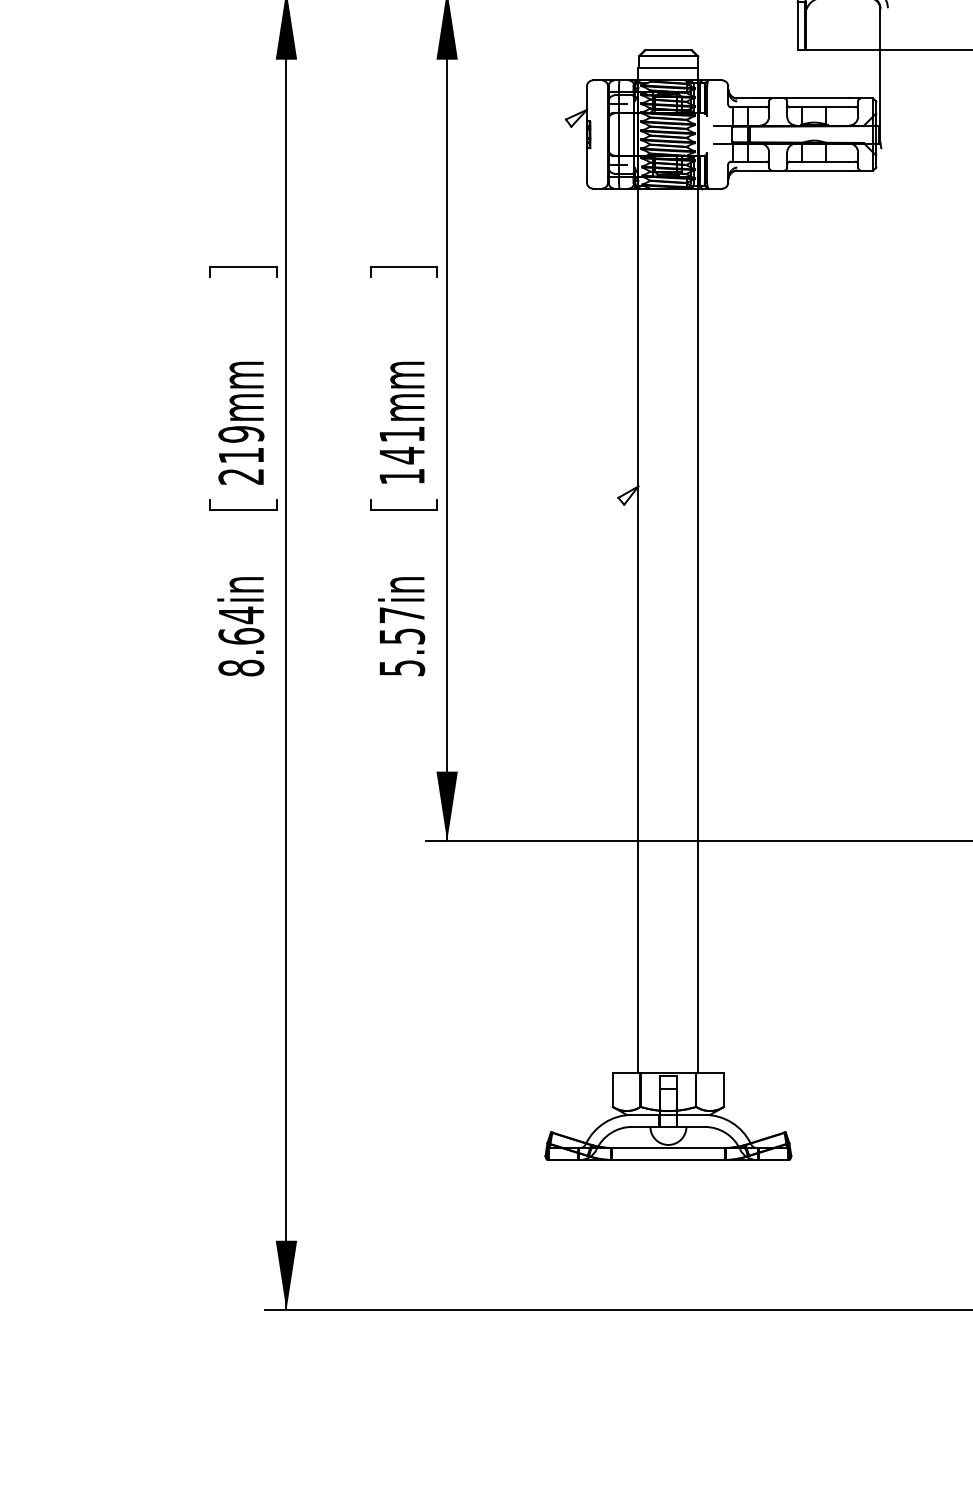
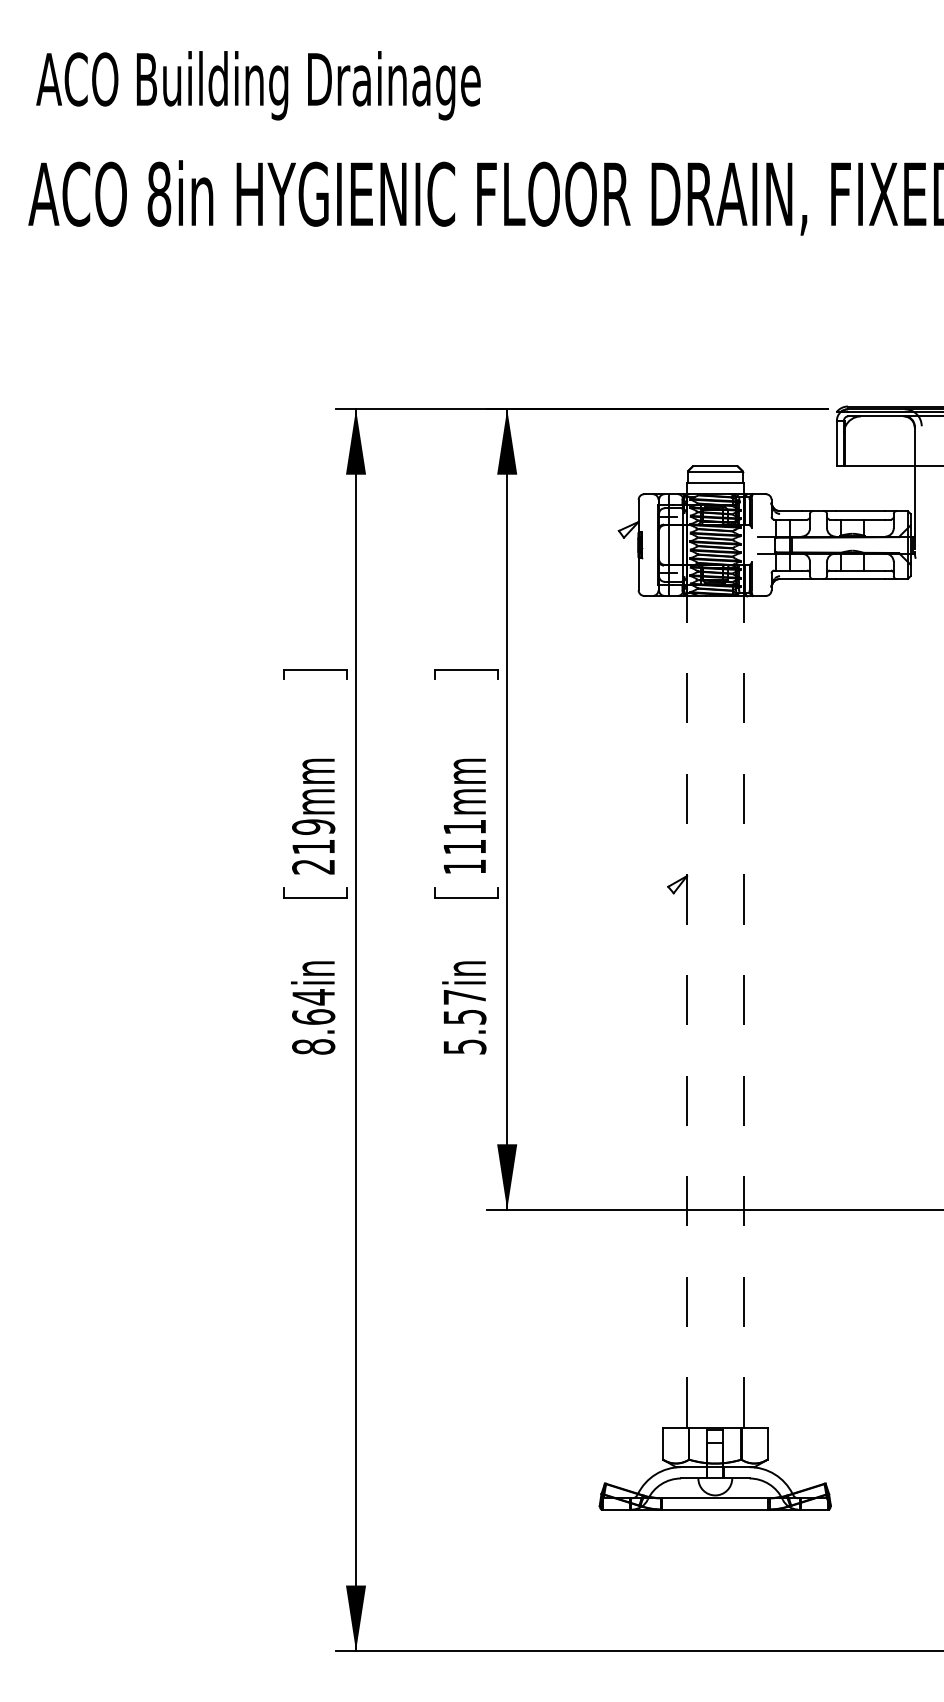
text: (401, 455) -> (464, 846), 141mm -> 111mm
line: (698, 628) -> (743, 1009), solid -> dashed
line: (637, 630) -> (686, 1011), solid -> dashed

